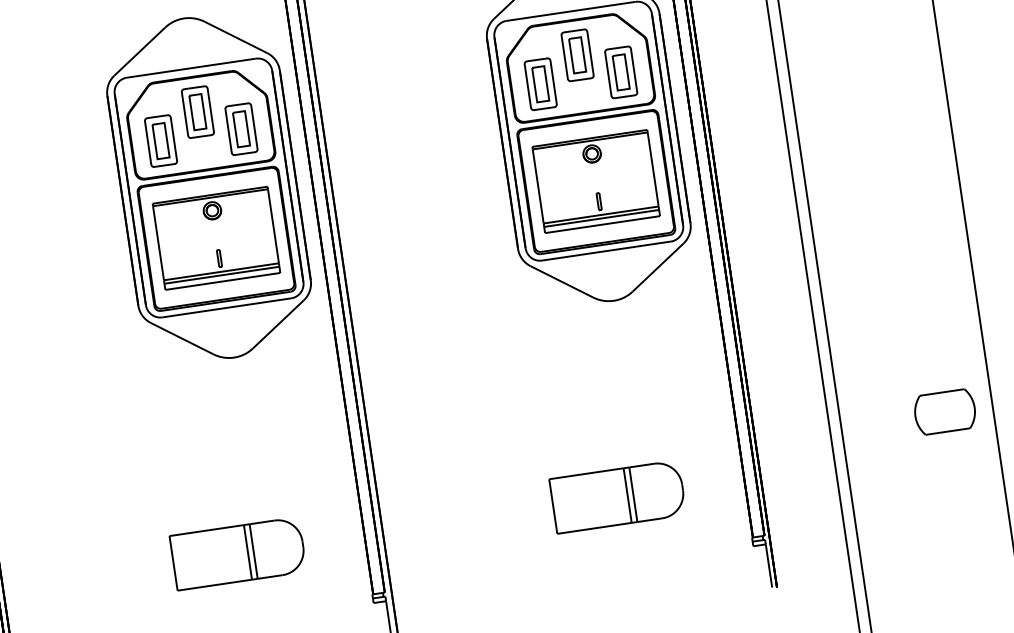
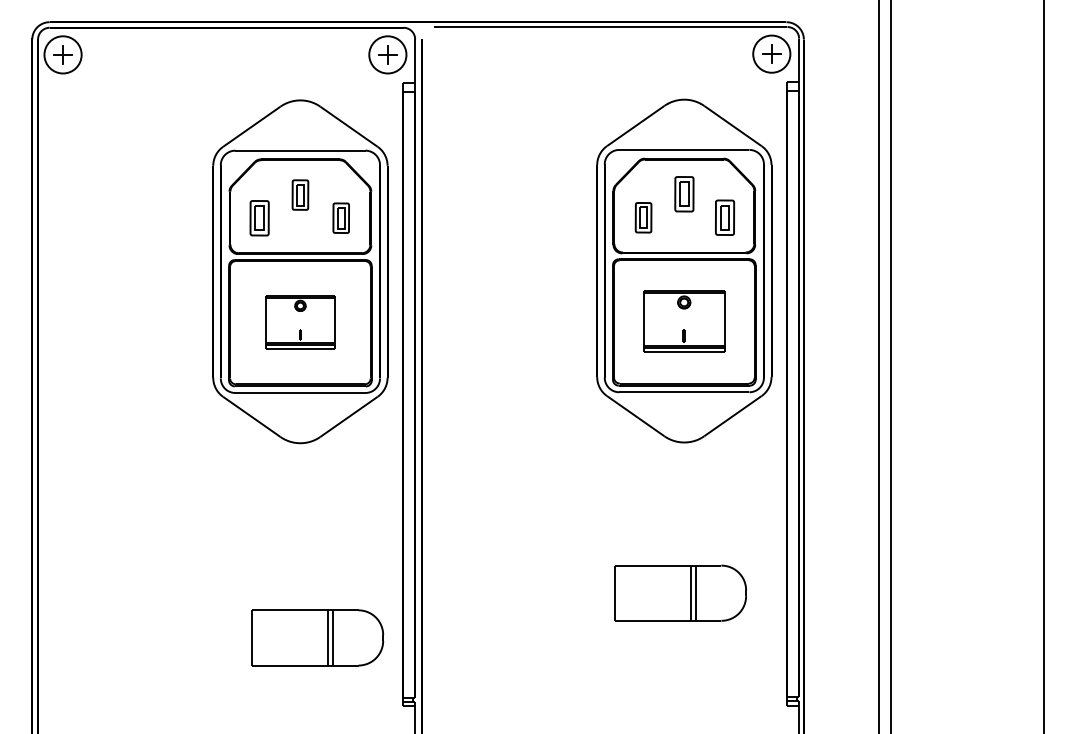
part: (577, 54) -> (684, 193), size x0.7
part: (620, 72) -> (724, 217), size x0.7
part: (540, 84) -> (643, 217), size x0.6
part: (197, 111) -> (300, 194), size x0.6
part: (241, 128) -> (341, 217), size x0.6
part: (160, 140) -> (259, 217), size x0.7
part: (595, 181) -> (683, 321), size x0.7
part: (216, 238) -> (300, 322), size x0.6
part: (944, 411) -> (995, 600), removed
part: (617, 496) -> (680, 592), moved
part: (237, 553) -> (317, 637), moved

